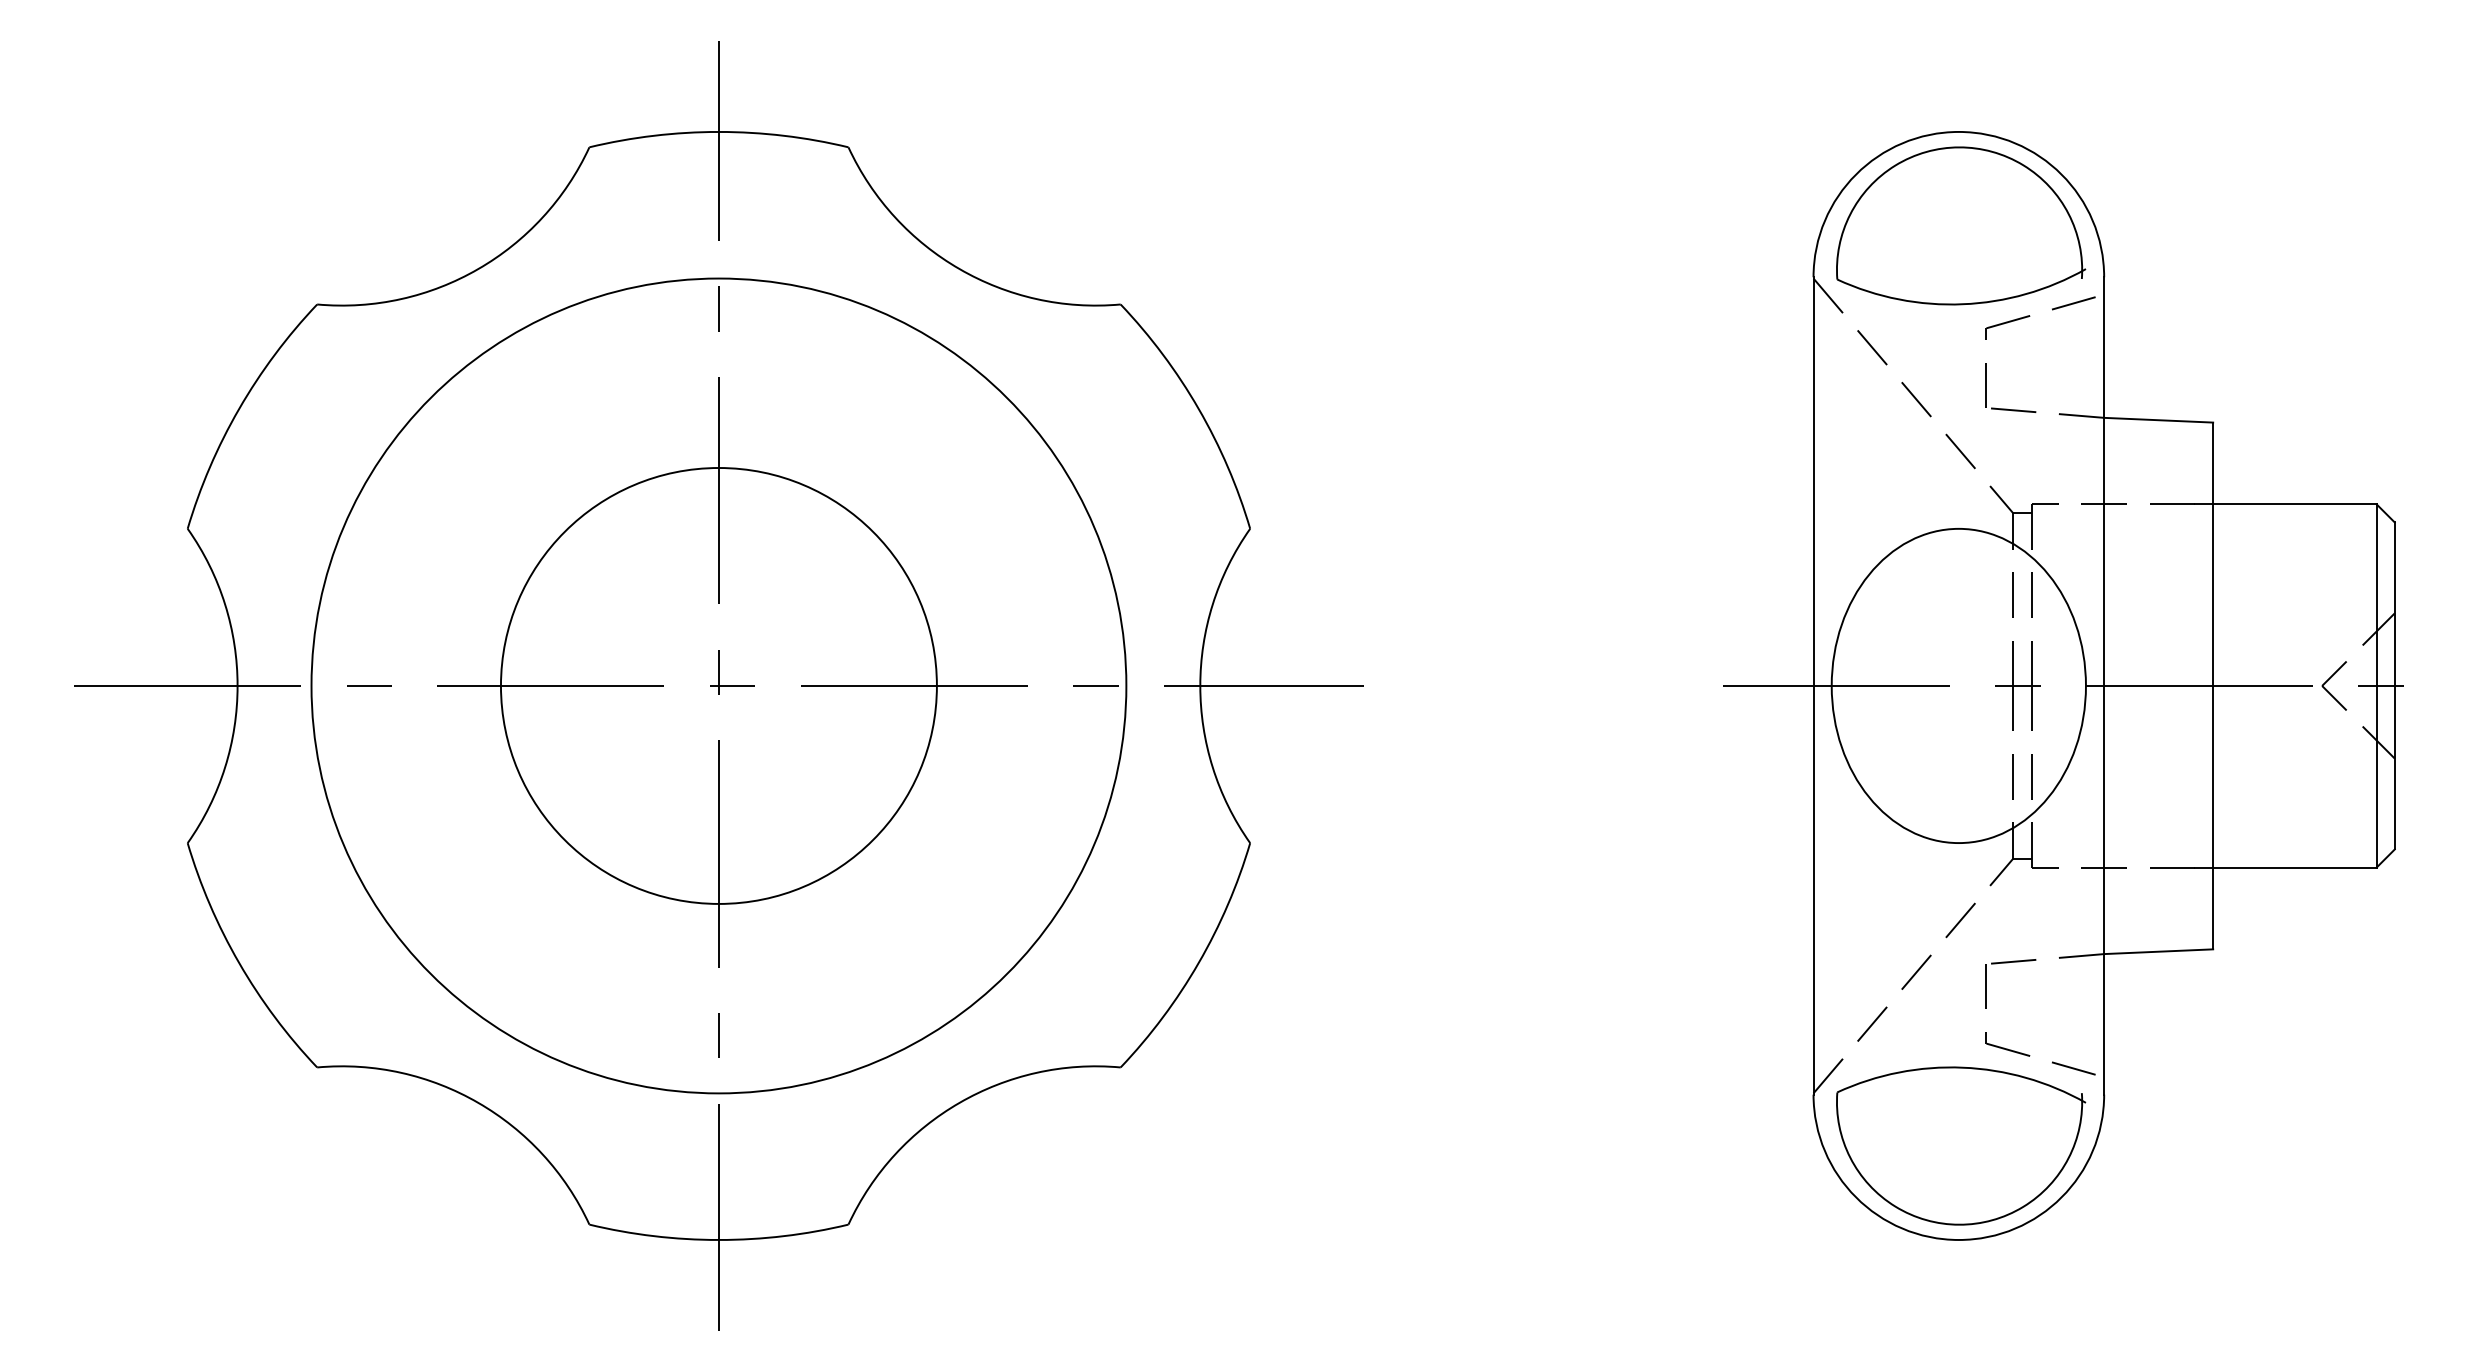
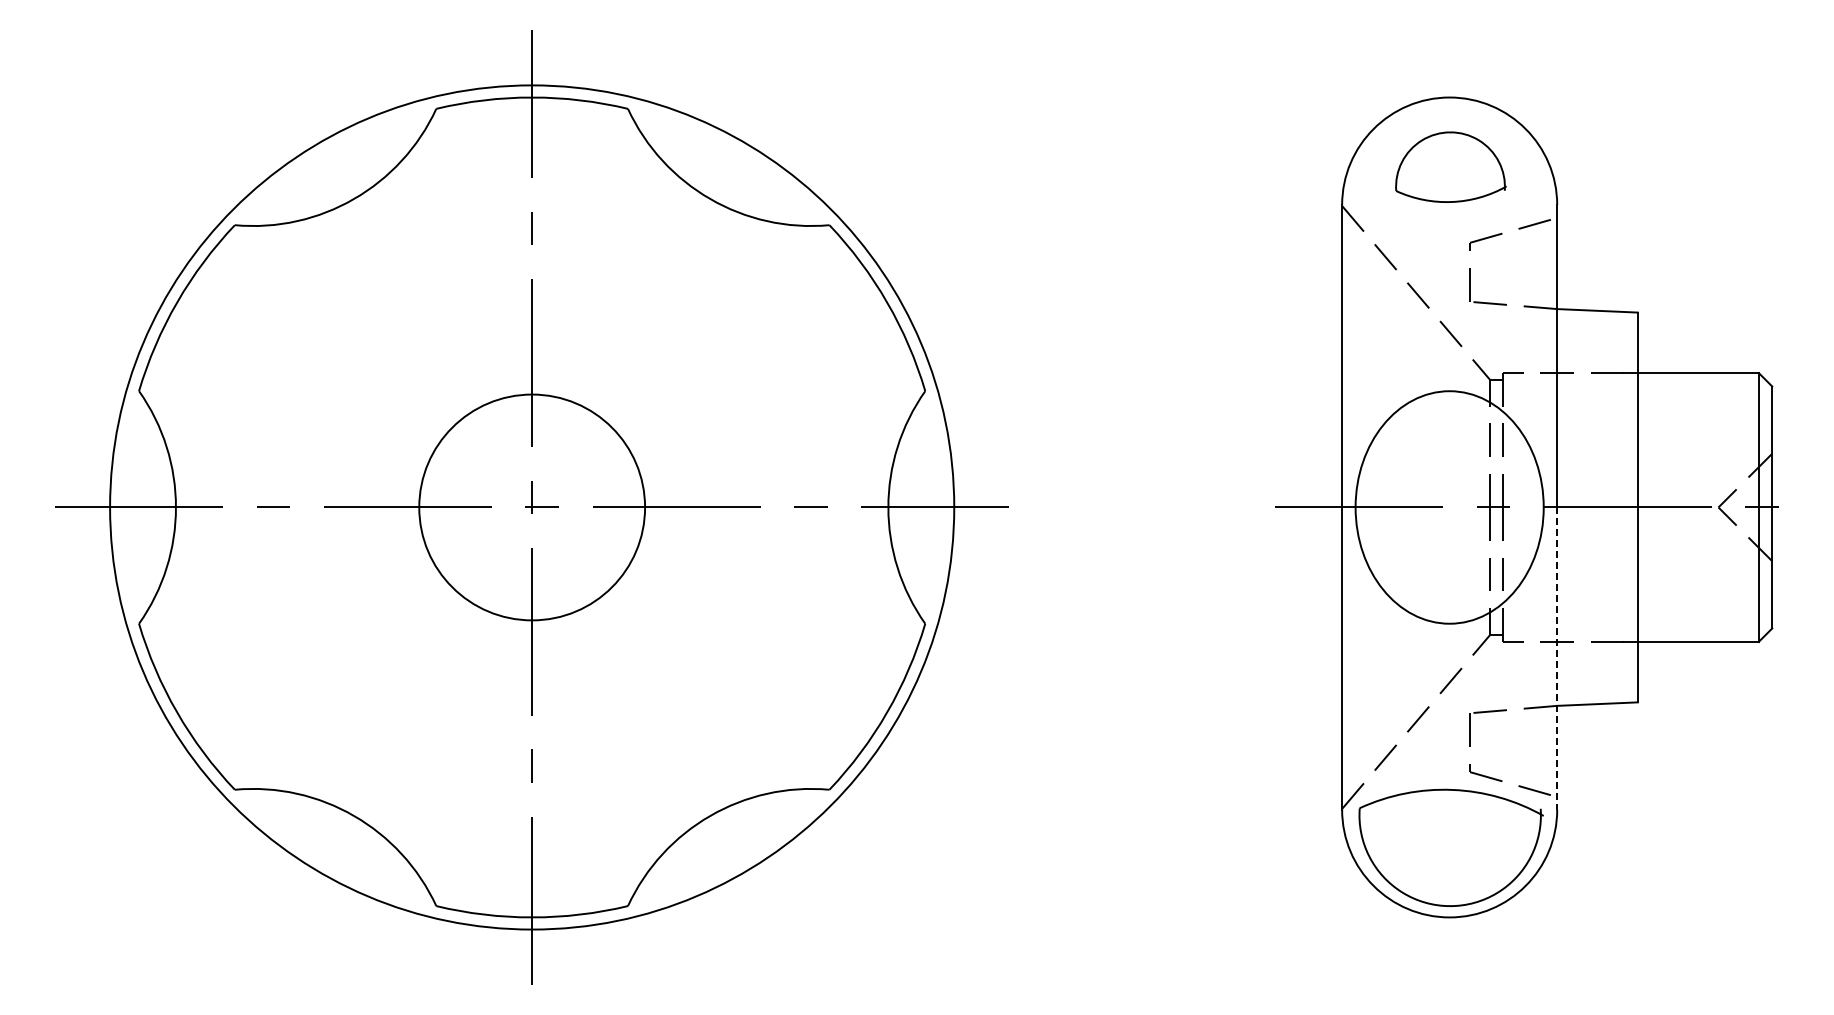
part: (1959, 226) -> (1450, 167), size x0.6
circle: (718, 684) -> (531, 506), size x1.4
circle: (718, 686) -> (531, 507), size x0.7
line: (2104, 891) -> (1557, 659), solid -> dashed

